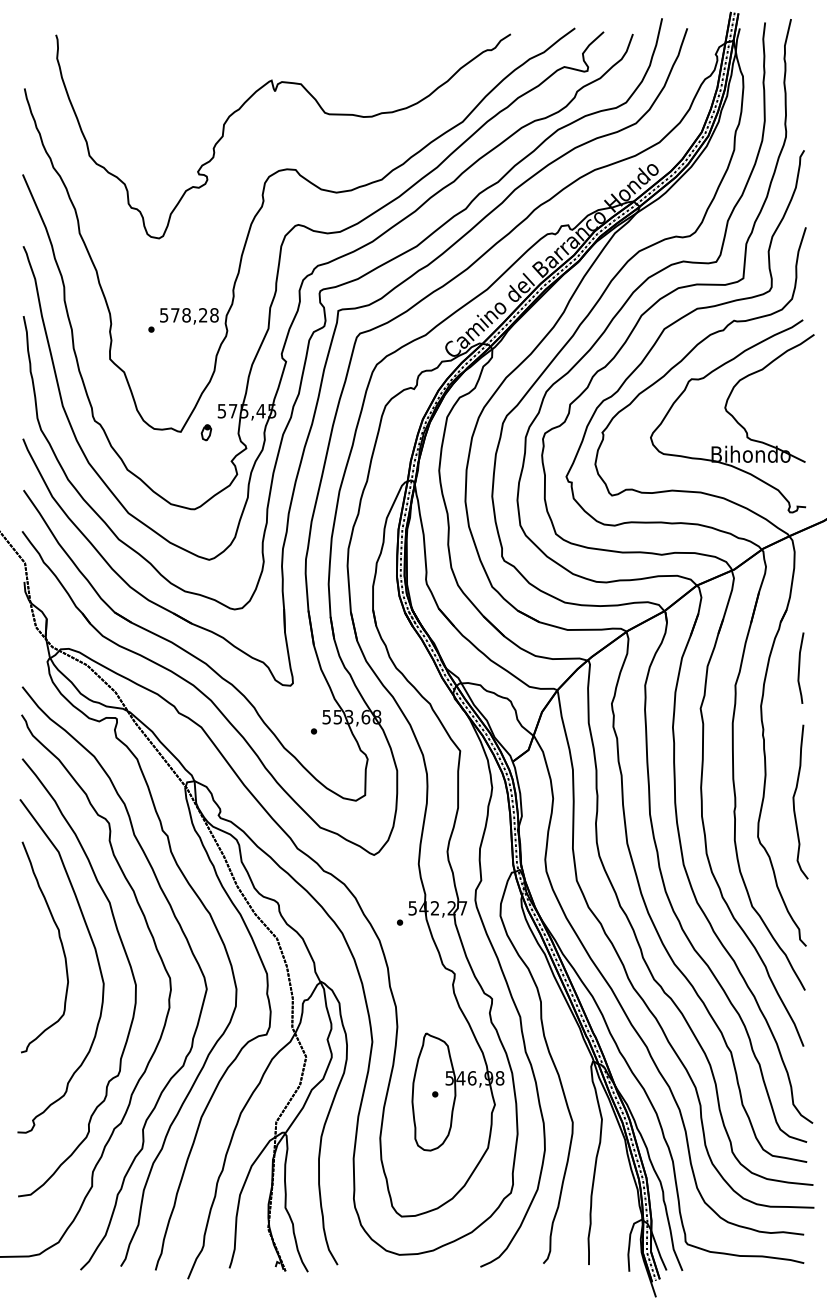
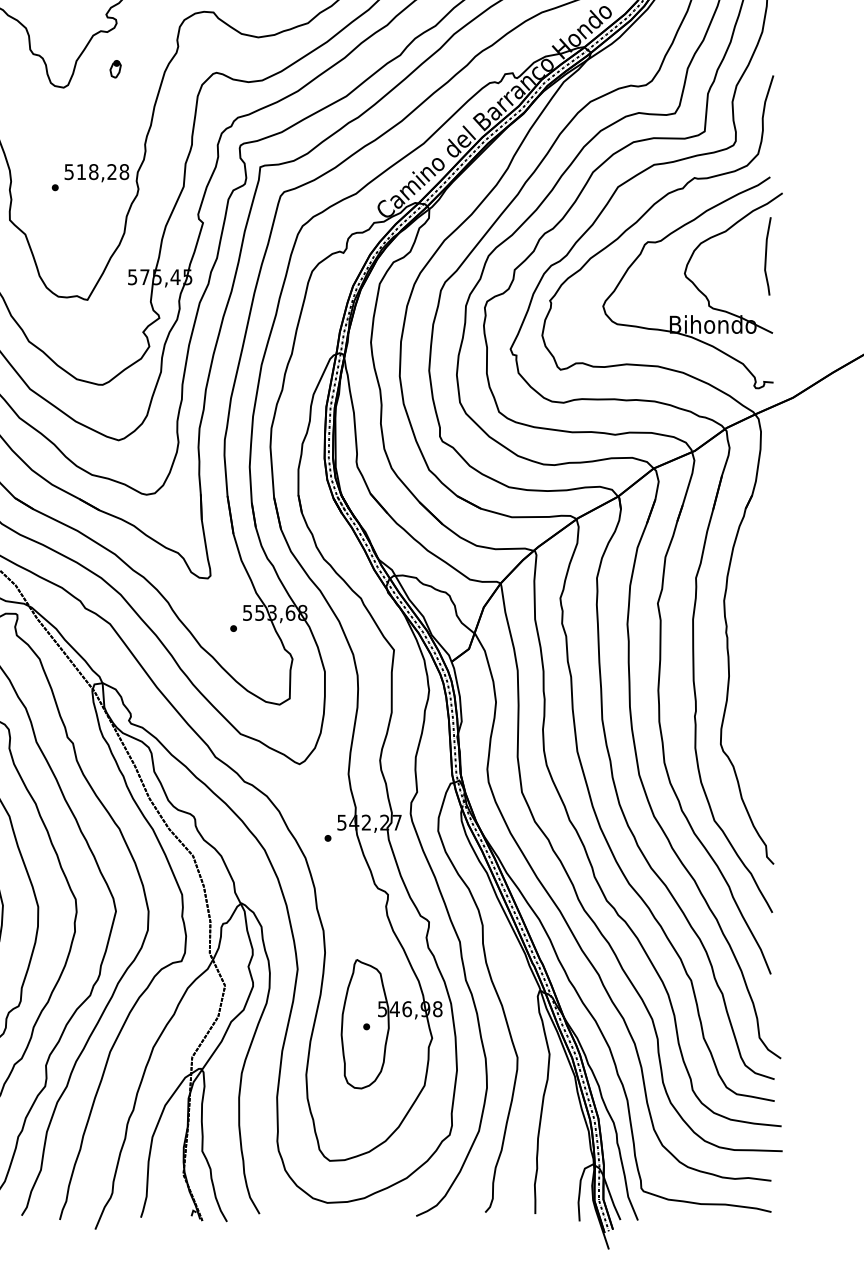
text: (175, 315) -> (81, 172), 578,28 -> 518,28
part: (206, 432) -> (115, 69), moved
line: (800, 666) -> (767, 254), moved
curve: (794, 801) -> (760, 705), removed

